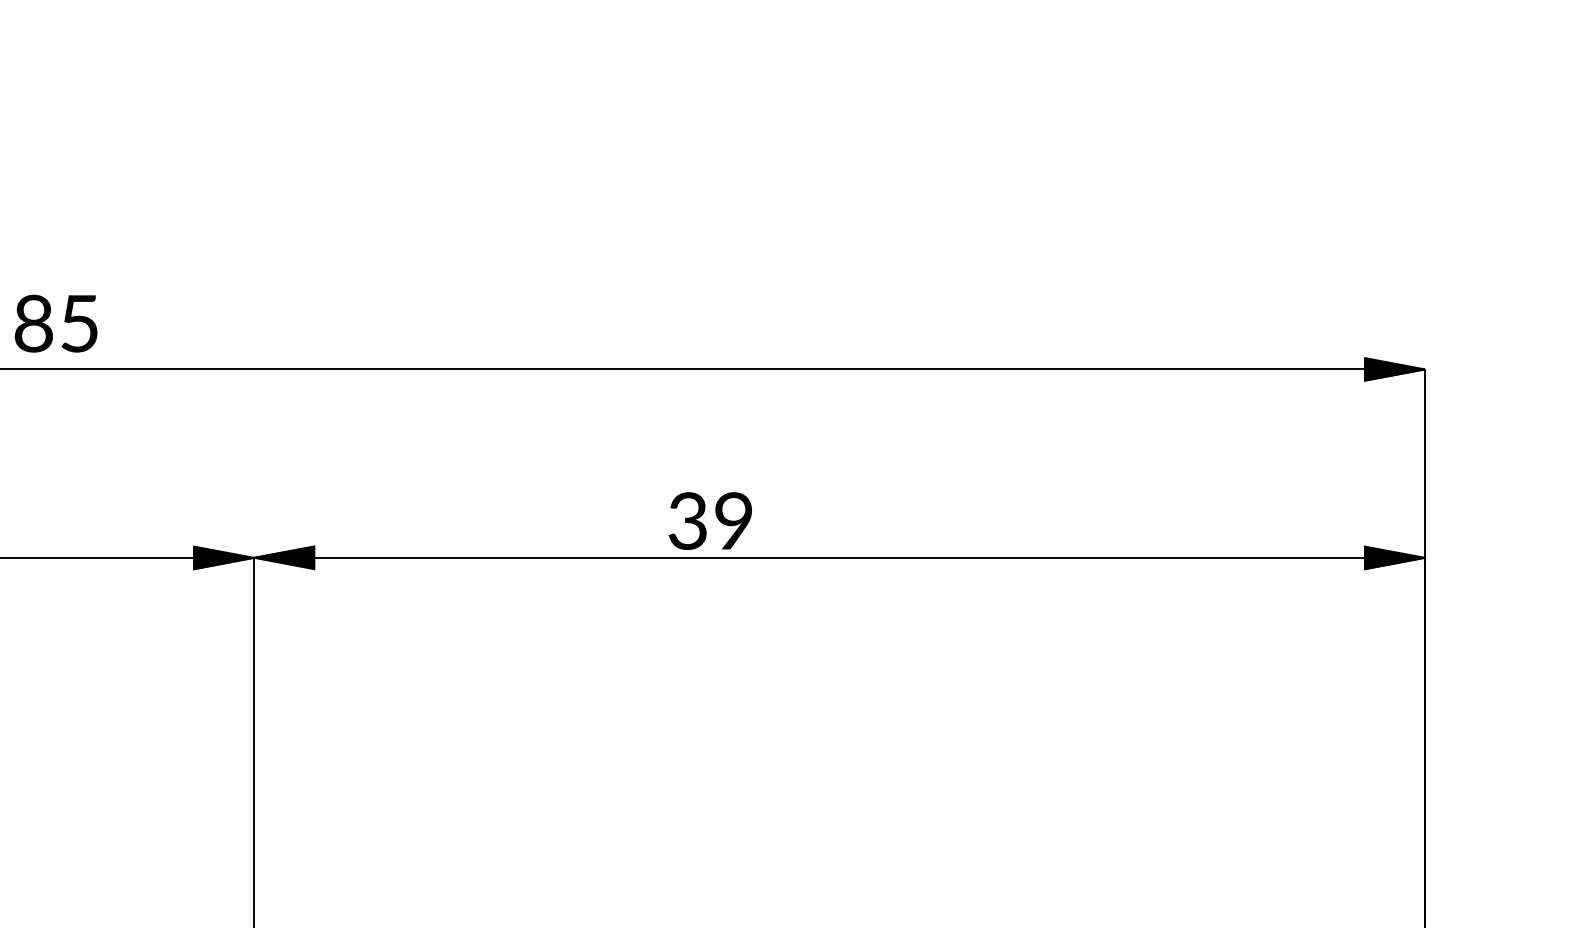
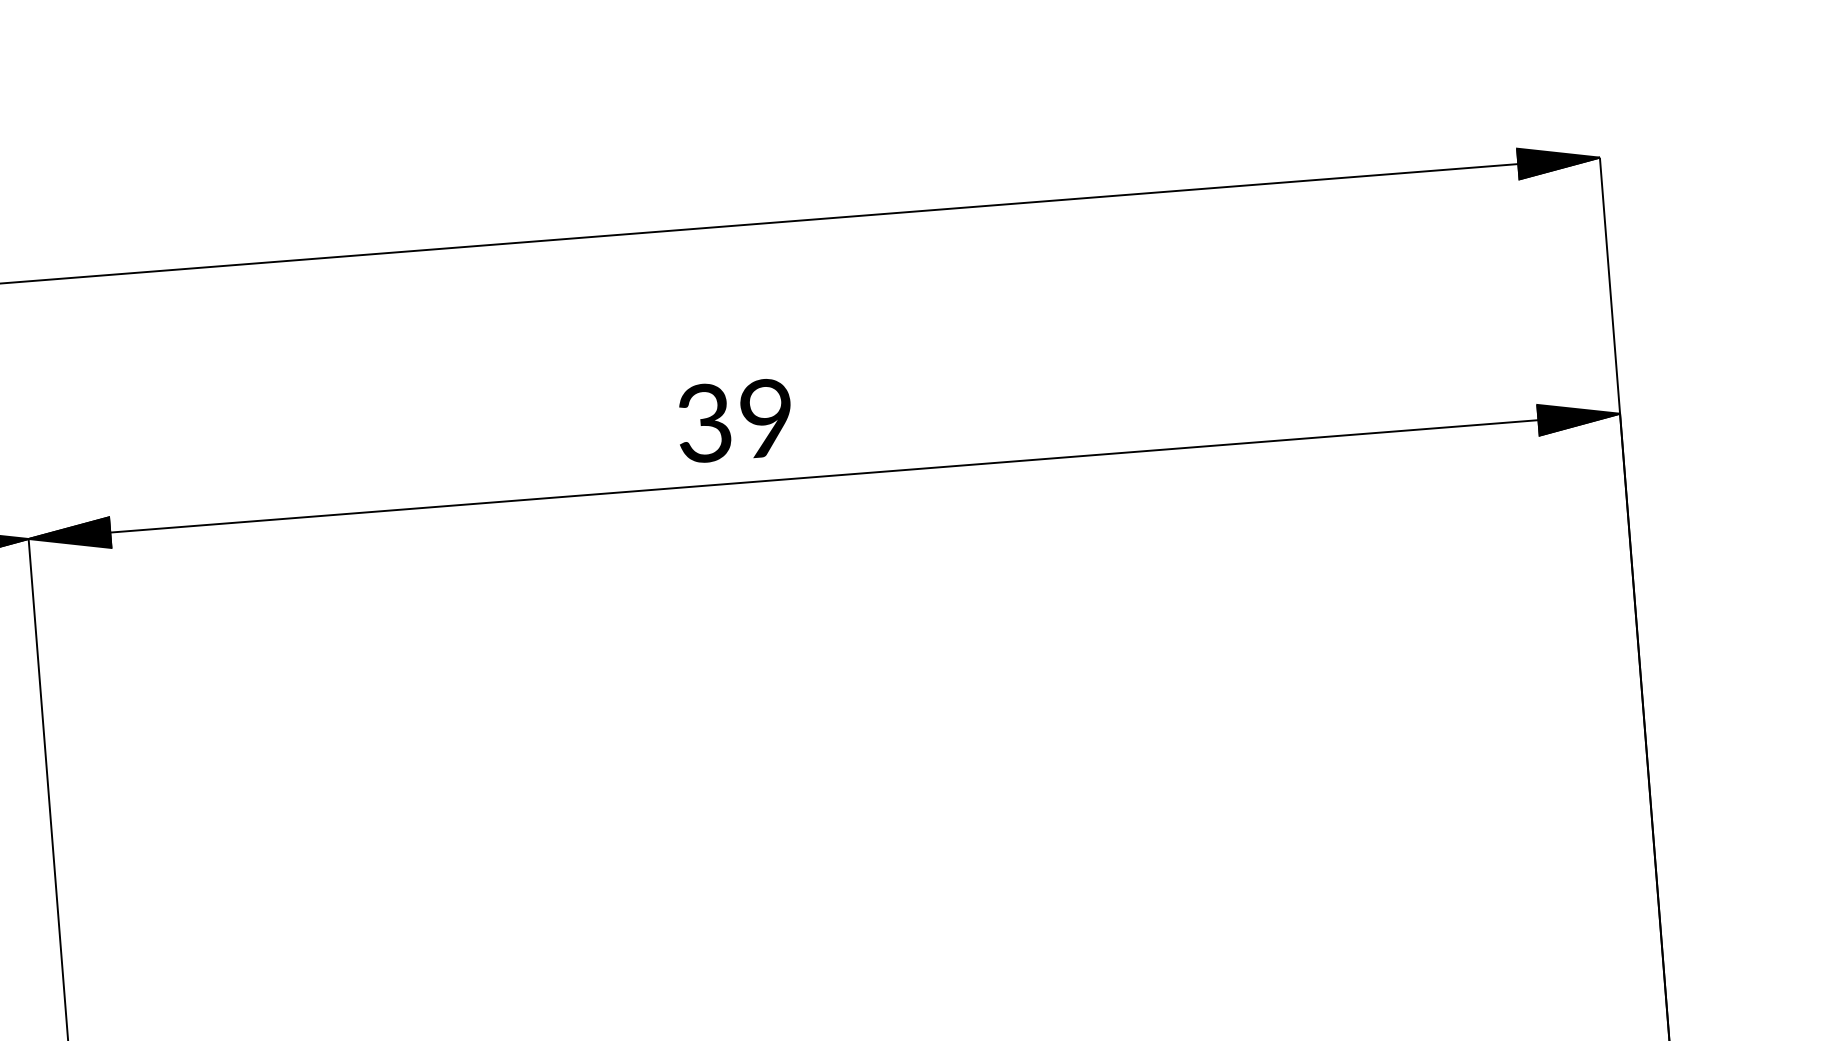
text: (709, 520) -> (733, 420), moved

